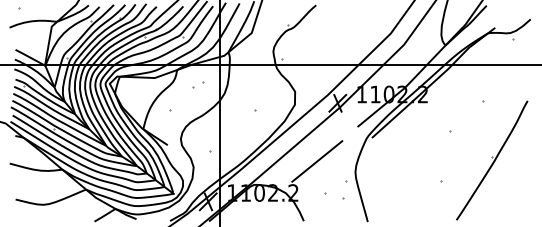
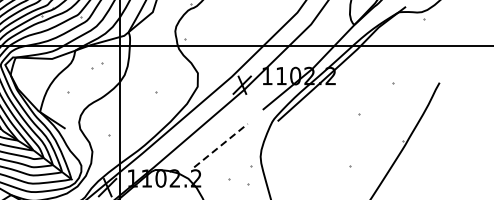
line: (317, 161) -> (221, 145), solid -> dashed

